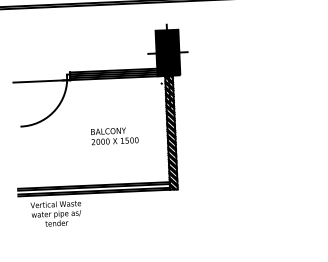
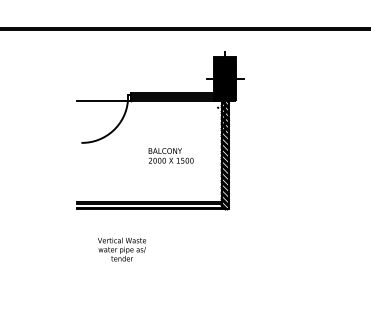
text: (55, 213) -> (121, 249), moved

